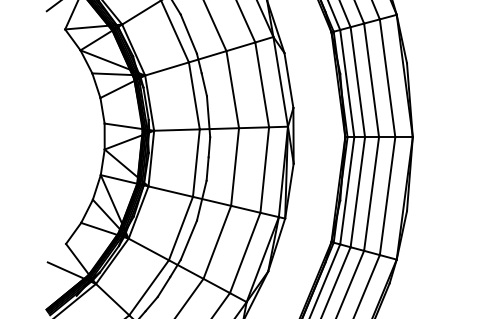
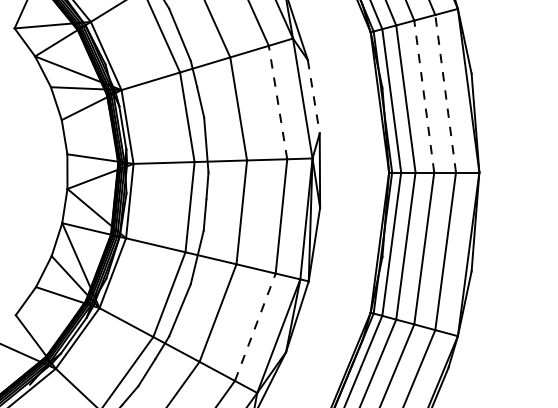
line: (387, 77) -> (445, 92), solid -> dashed
line: (371, 79) -> (424, 95), solid -> dashed
line: (288, 80) -> (313, 96), solid -> dashed
line: (262, 84) -> (278, 102), solid -> dashed
line: (245, 252) -> (255, 326), solid -> dashed

